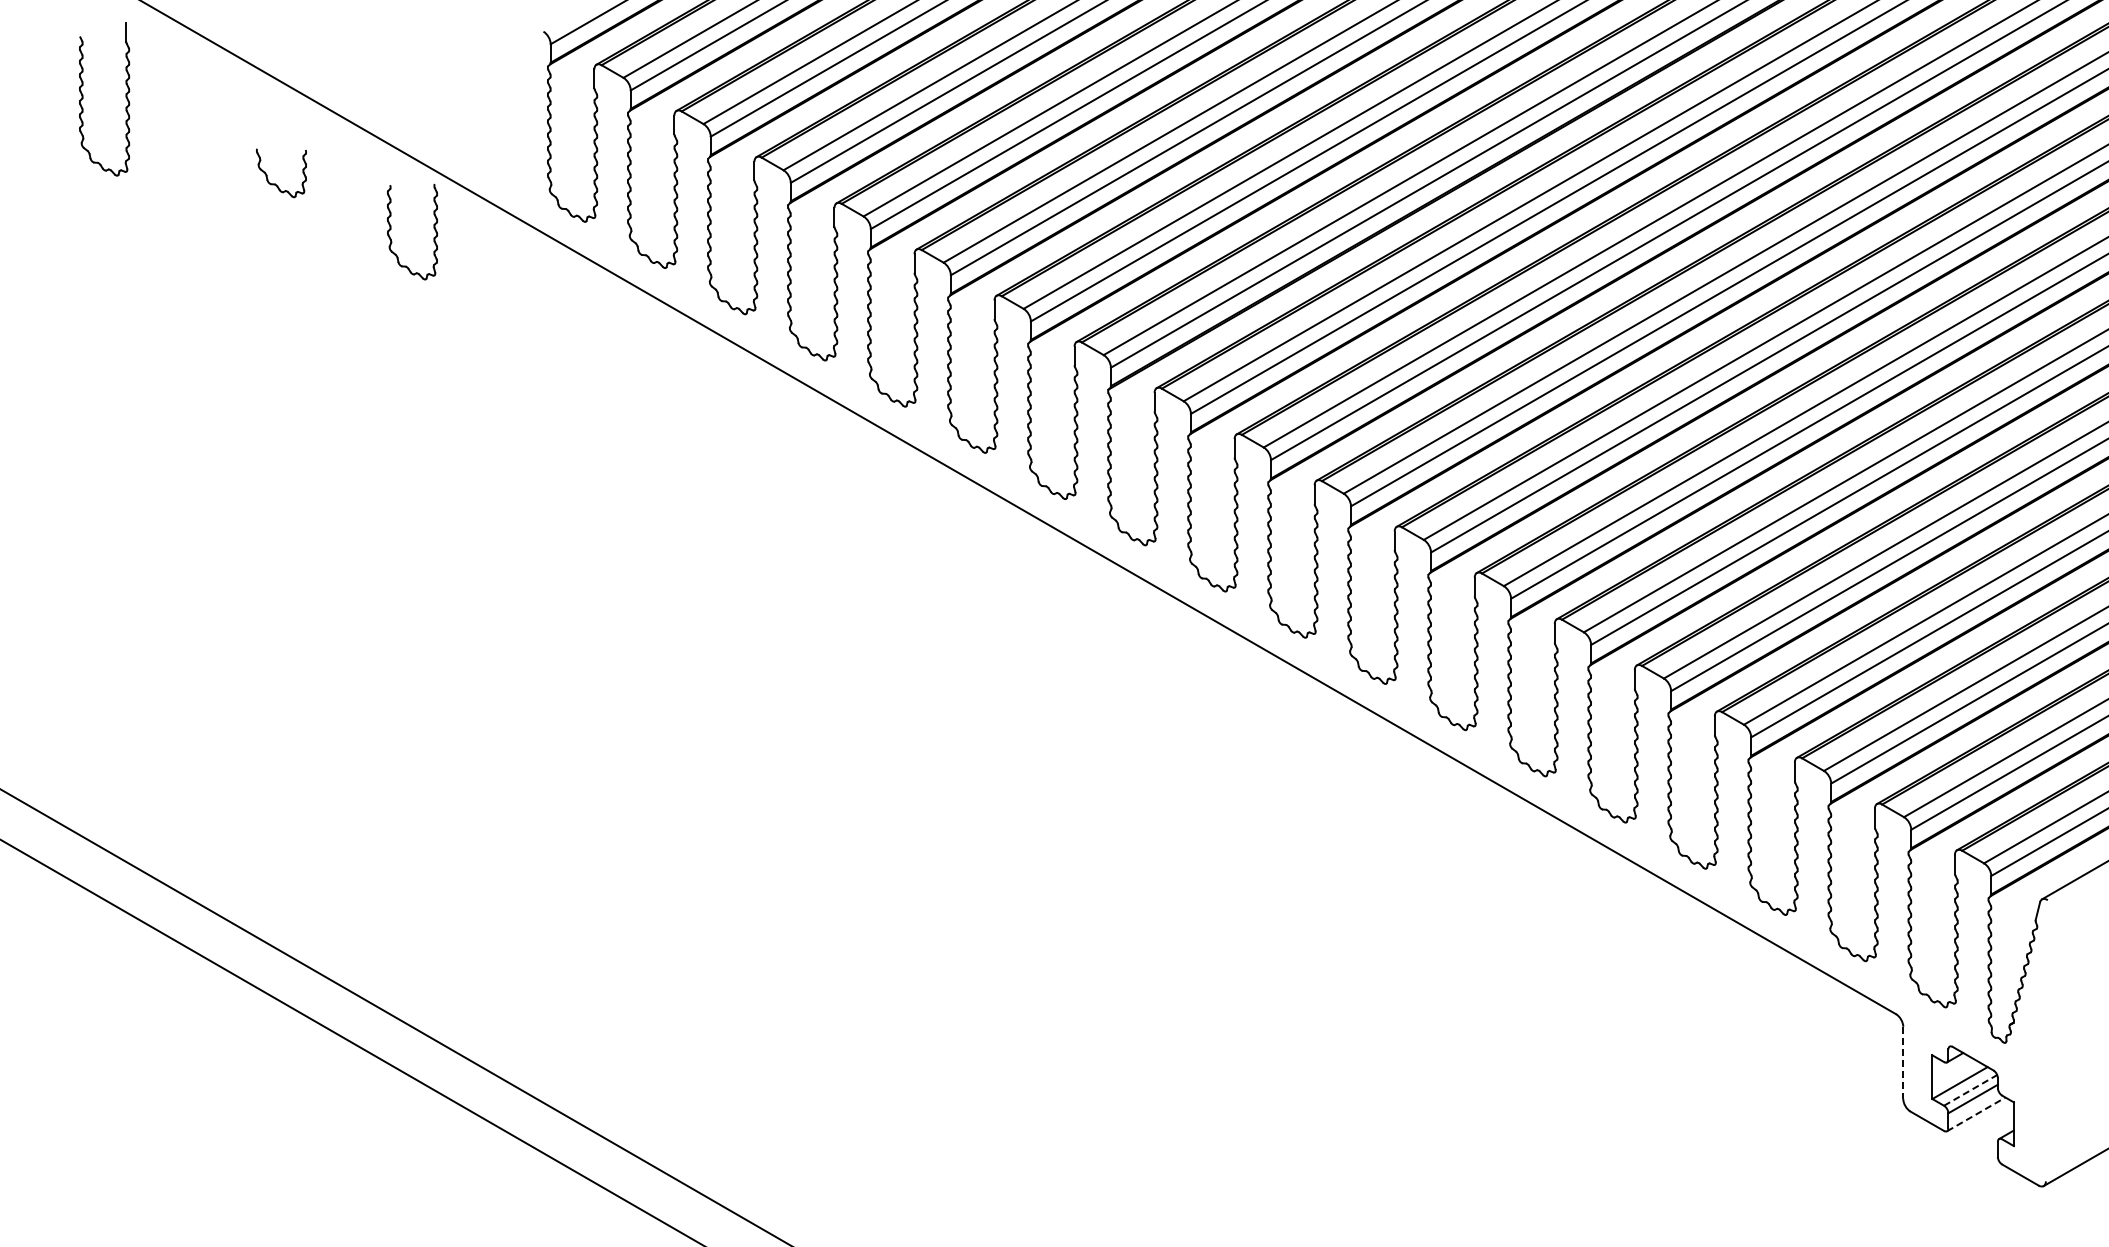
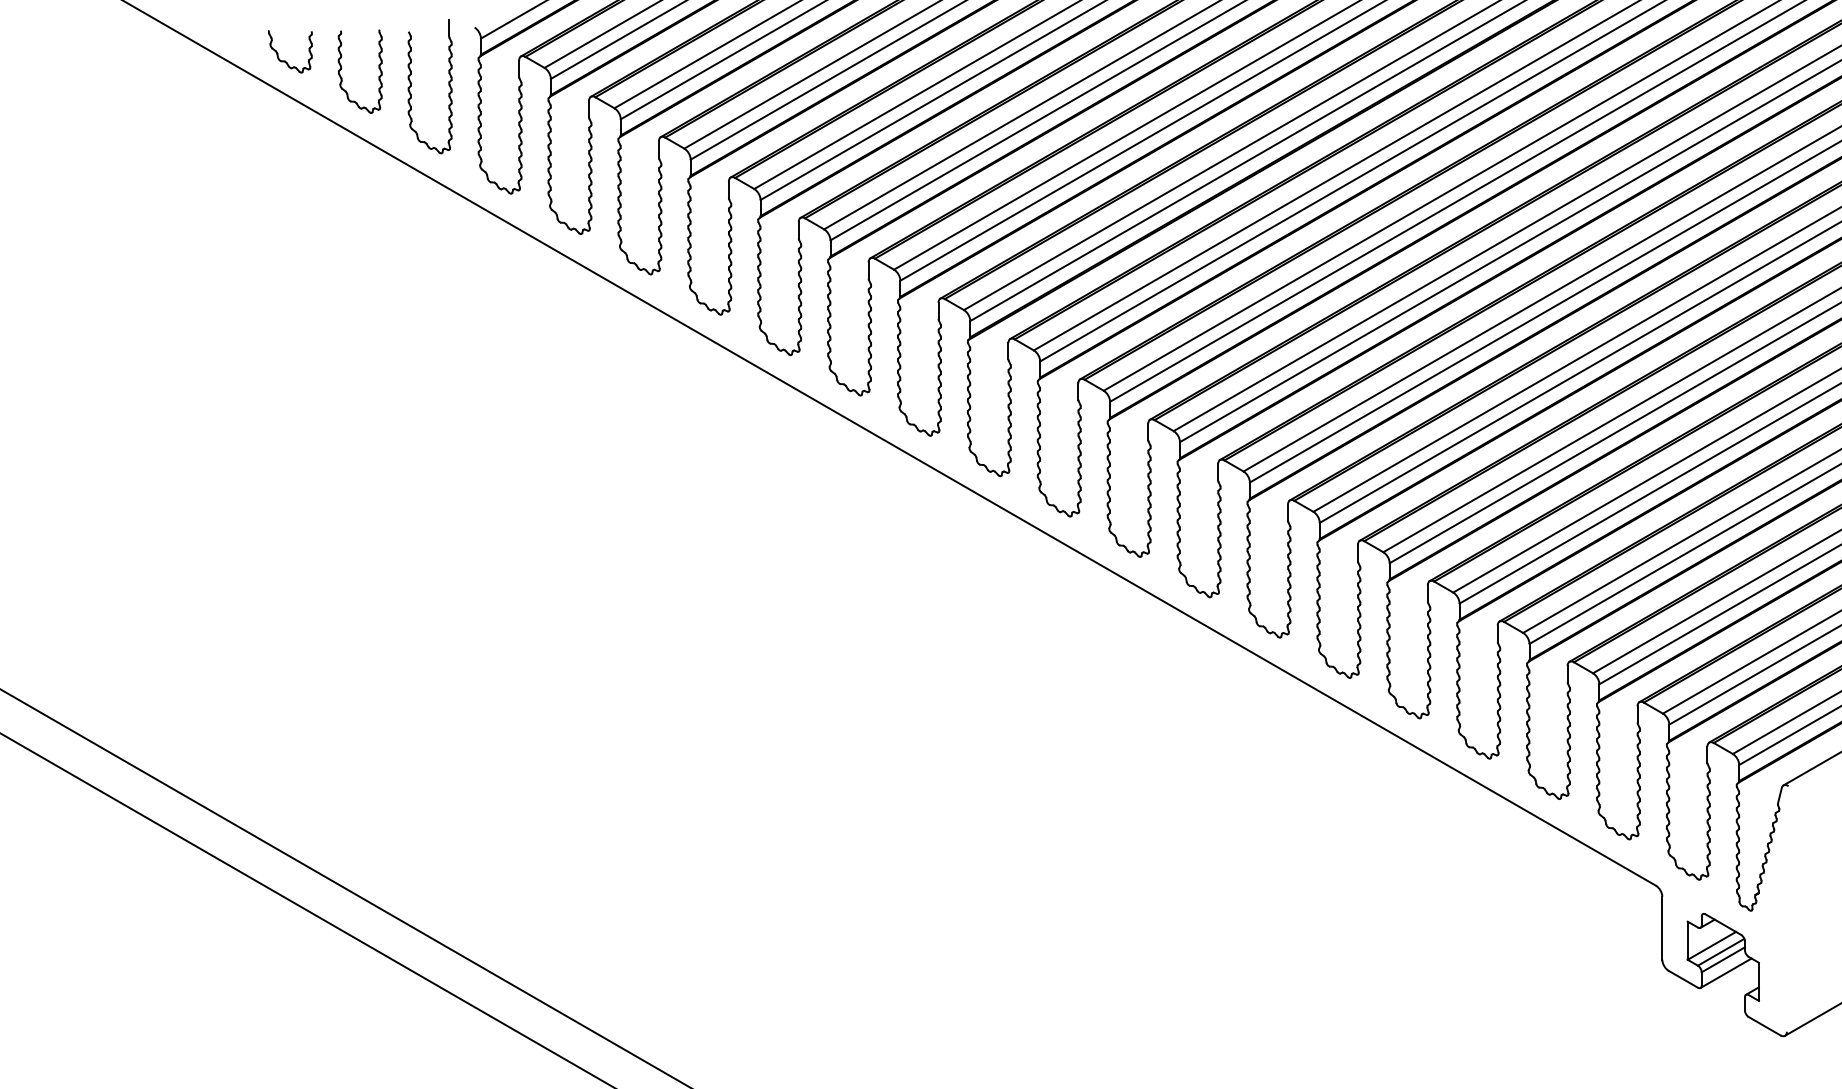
part: (83, 98) -> (411, 85), moved
part: (275, 183) -> (285, 60), moved
part: (391, 229) -> (341, 69), moved
line: (1903, 1063) -> (1662, 928), dashed -> solid
line: (1970, 1090) -> (1721, 952), dashed -> solid
line: (1976, 1114) -> (1726, 973), dashed -> solid

